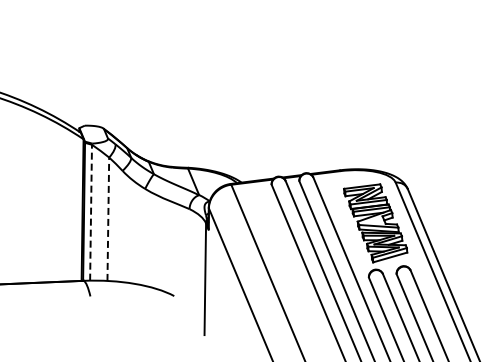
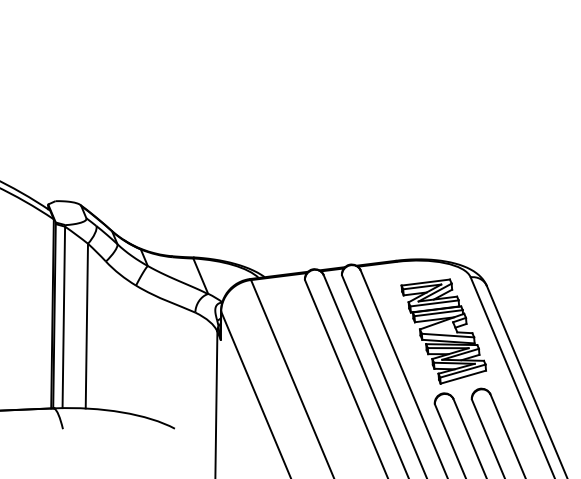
line: (91, 212) -> (64, 317), dashed -> solid
line: (108, 219) -> (87, 326), dashed -> solid

